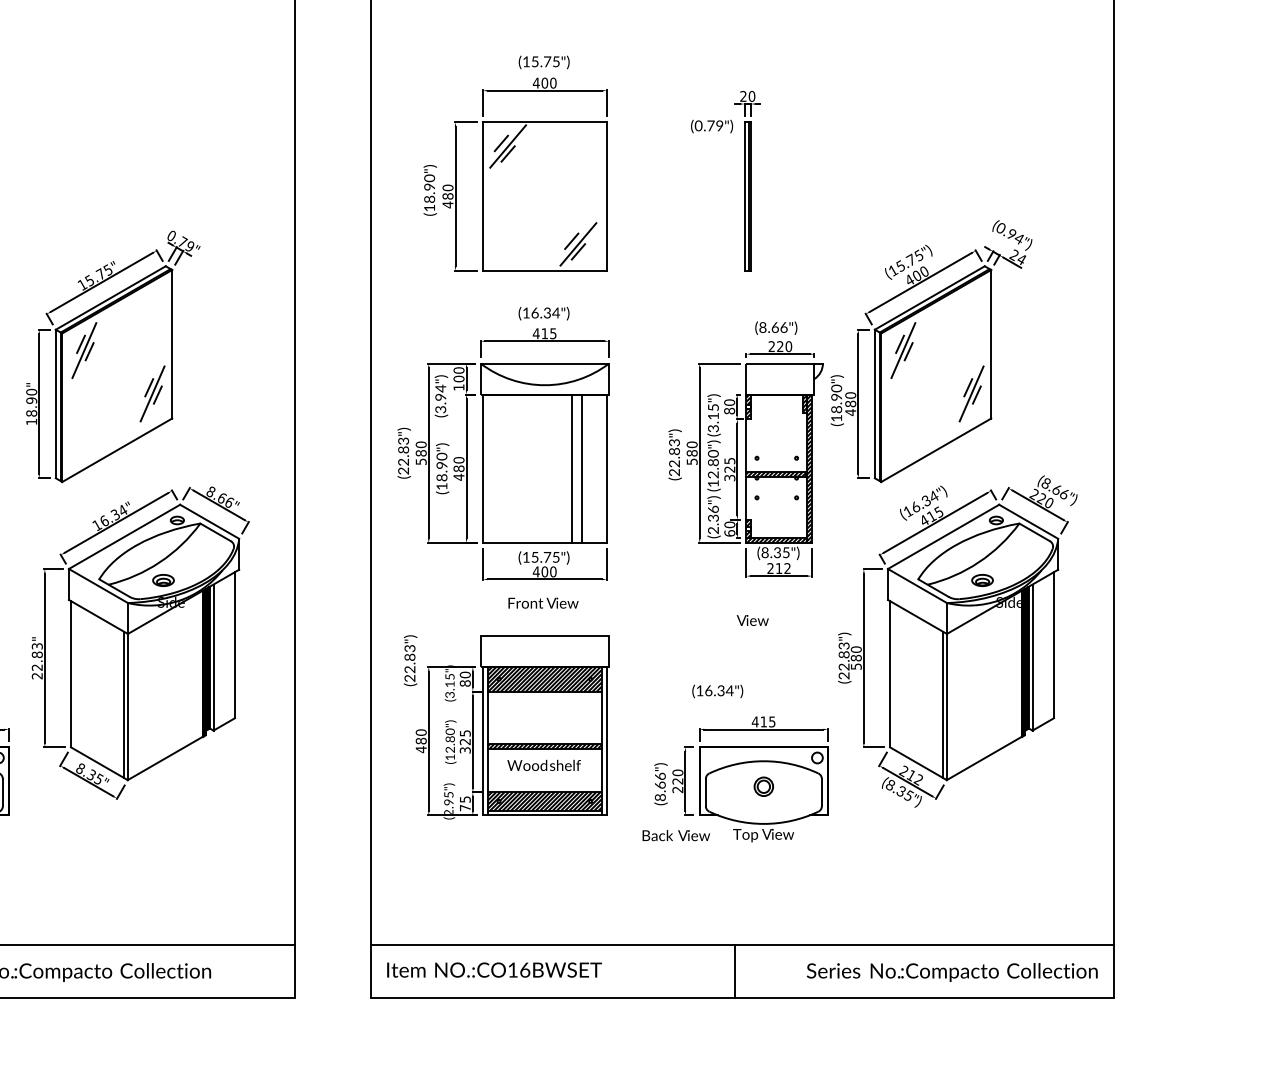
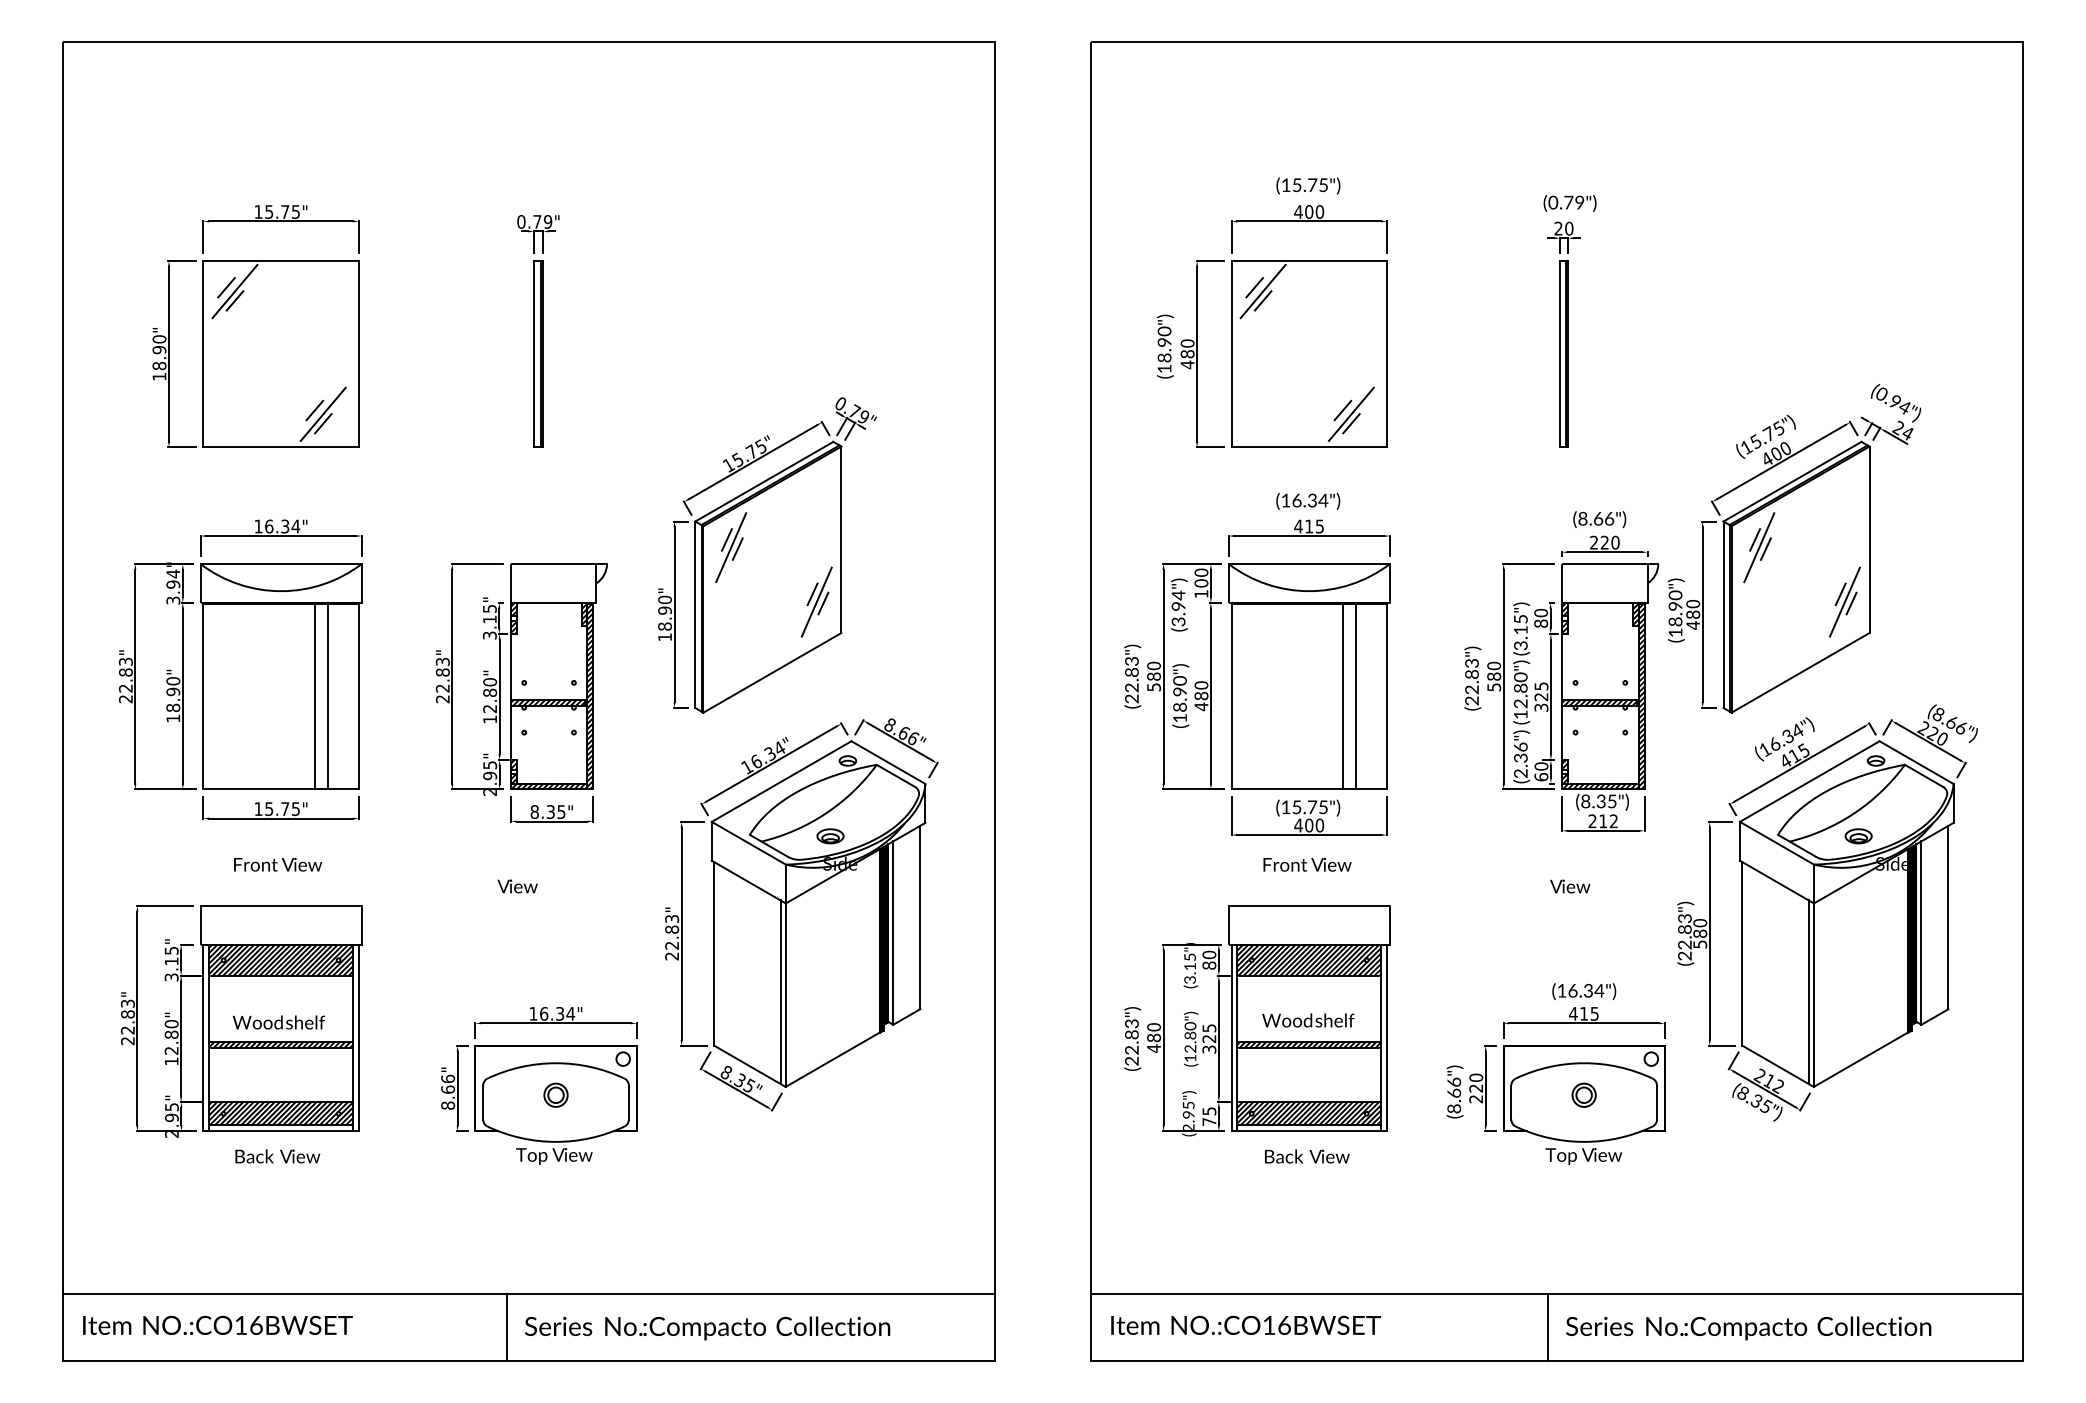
text: (711, 126) -> (1569, 203), moved
text: (410, 660) -> (1132, 1038), moved
text: (717, 691) -> (1584, 991), moved
text: (544, 765) -> (1308, 1020), moved
text: (676, 835) -> (1307, 1156), moved
text: (952, 972) -> (1748, 1328), moved

